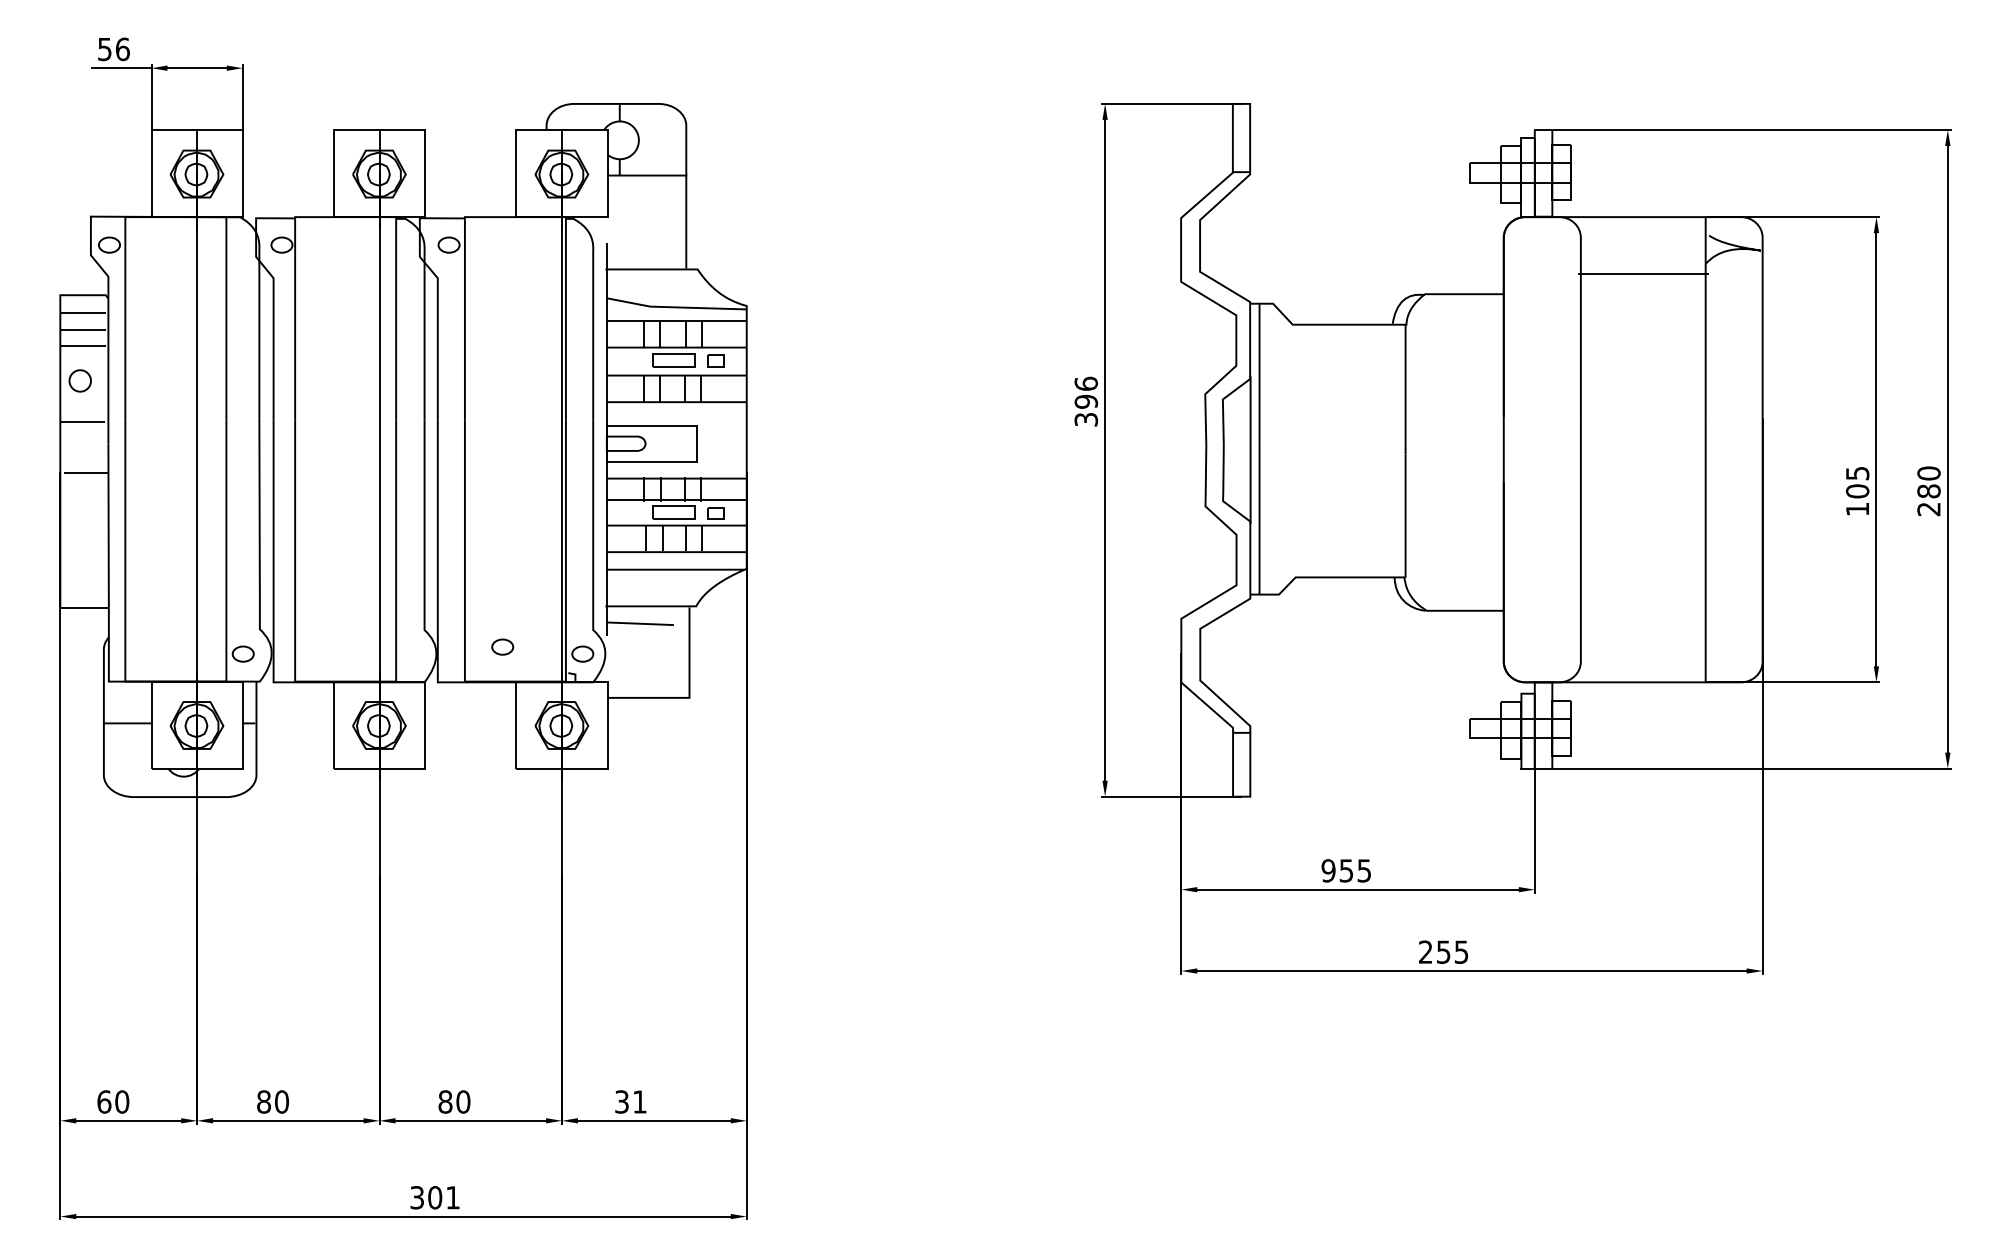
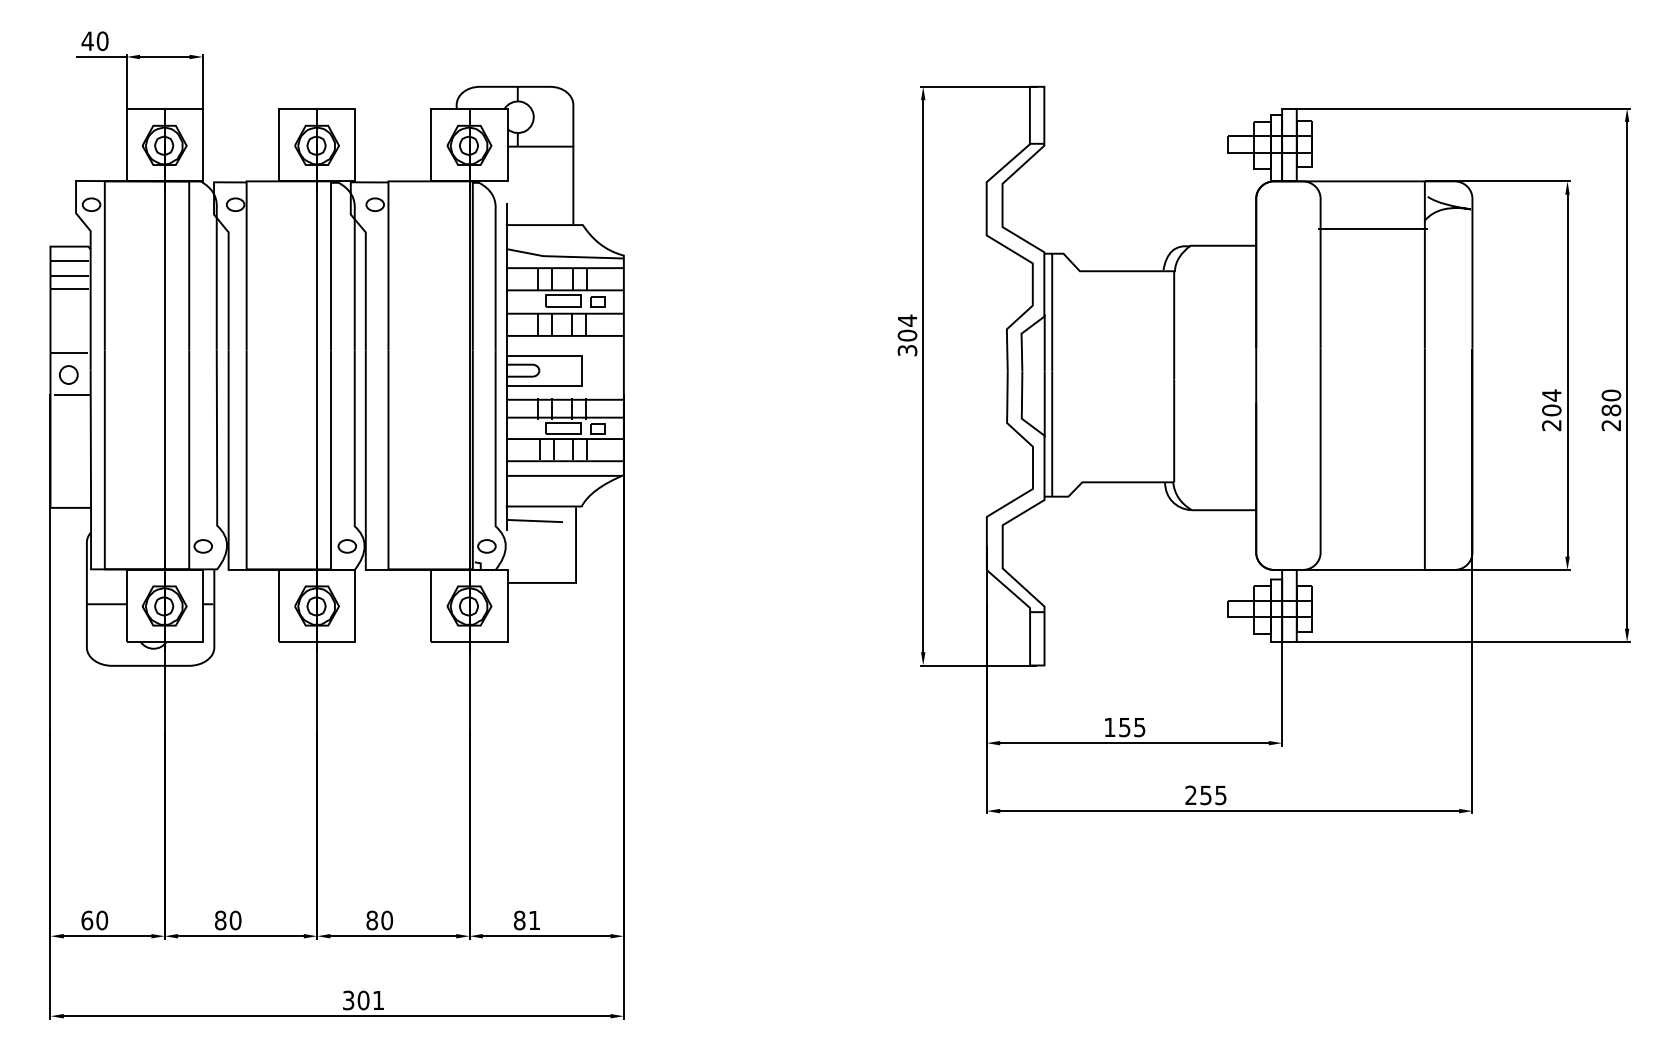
text: (113, 49) -> (94, 41), 56 -> 40
circle: (79, 380) -> (68, 374), moved
text: (1086, 392) -> (907, 327), 396 -> 304
text: (1857, 491) -> (1551, 410), 105 -> 204
part: (502, 646) -> (347, 545), moved
text: (1328, 870) -> (1109, 727), 955 -> 155
text: (621, 1101) -> (519, 920), 31 -> 81

